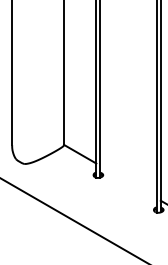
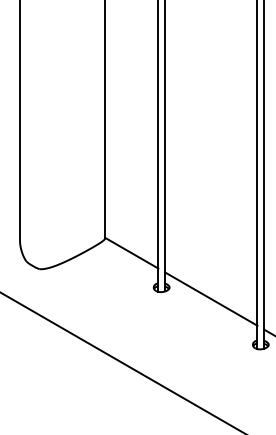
line: (128, 181) -> (211, 297), added

